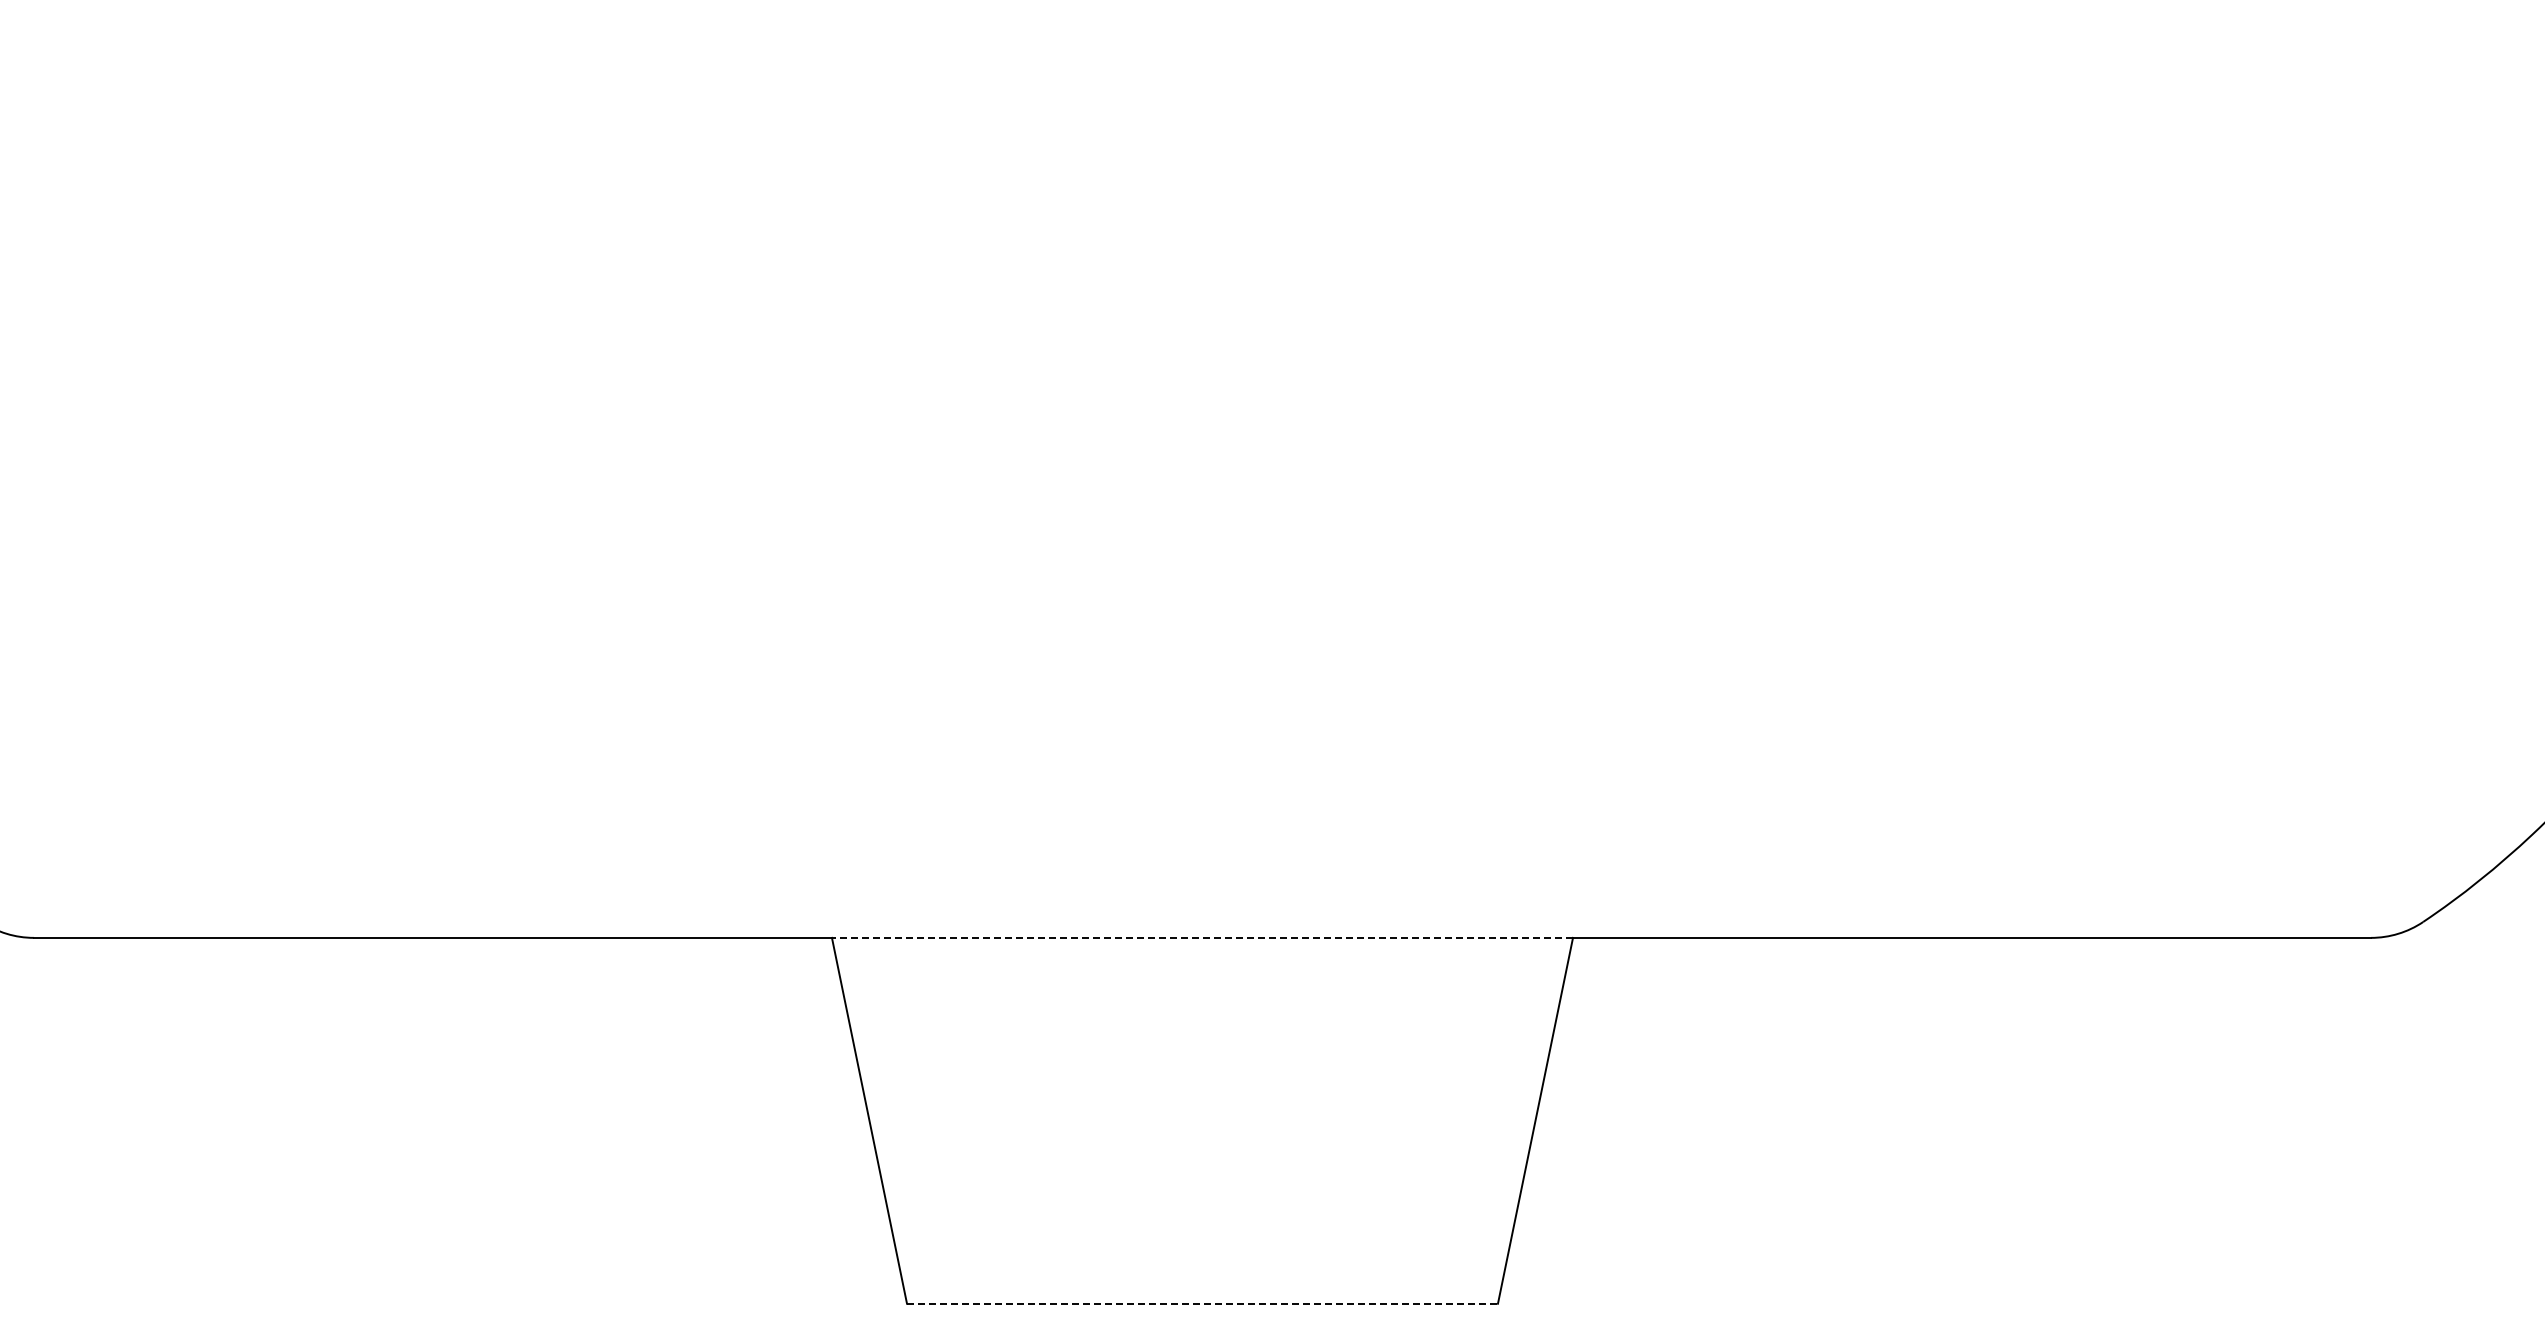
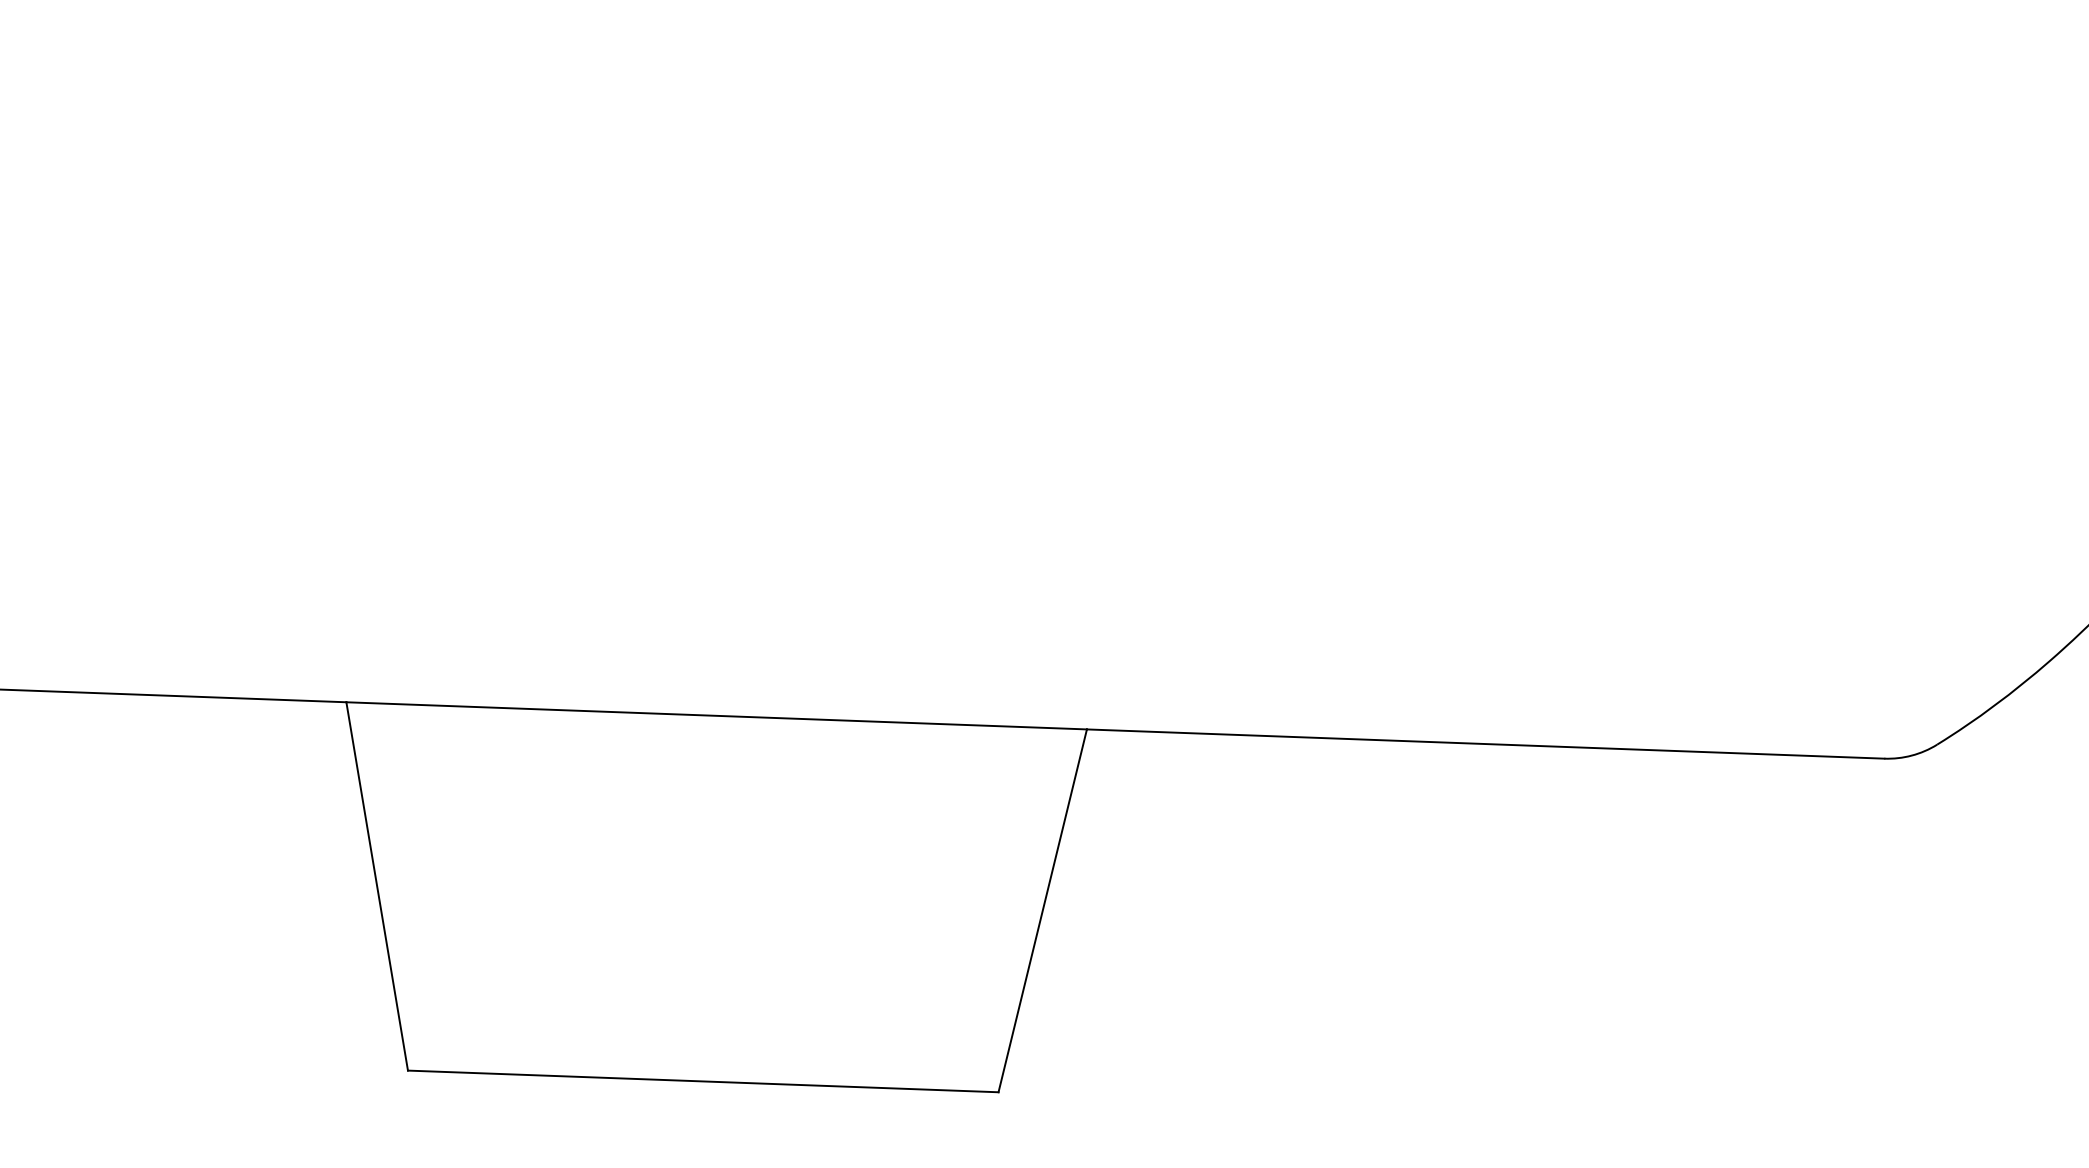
line: (1202, 937) -> (716, 715), dashed -> solid
line: (1203, 1303) -> (704, 1081), dashed -> solid

